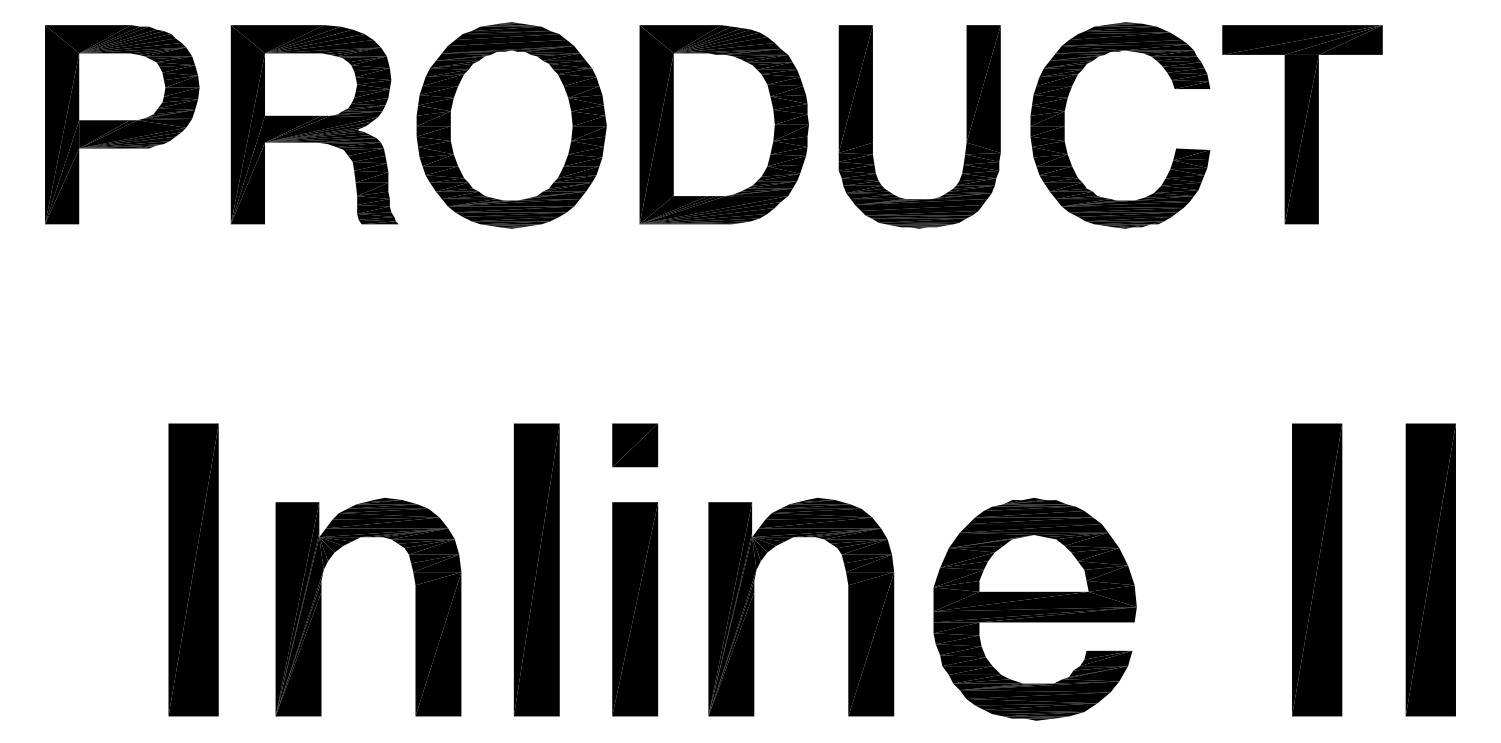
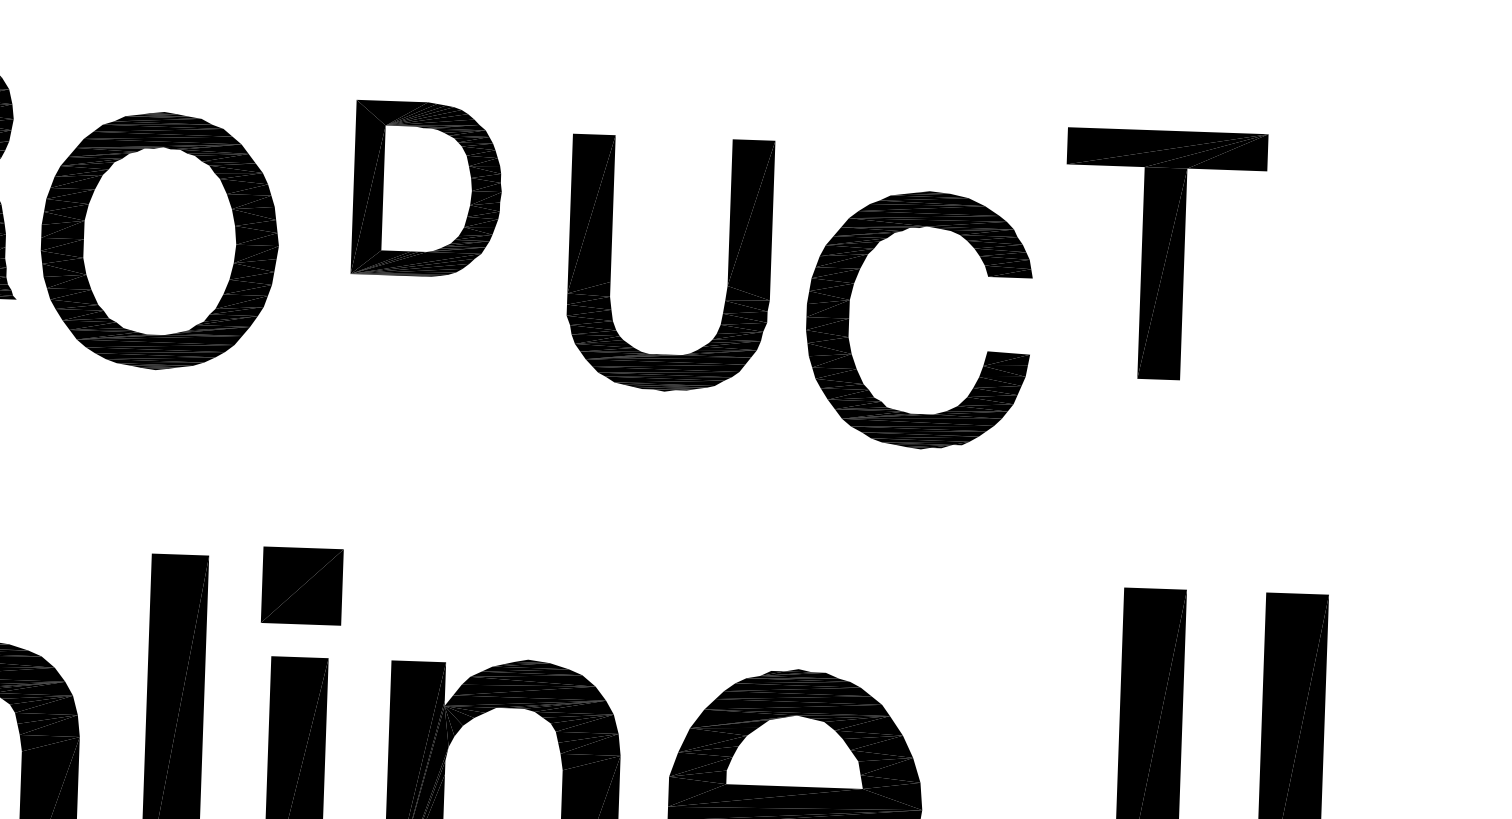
part: (723, 124) -> (426, 189), size x0.7
part: (1302, 124) -> (1163, 254), moved
part: (511, 125) -> (159, 241), moved
part: (1064, 125) -> (848, 317), moved
part: (872, 126) -> (610, 261), moved
part: (635, 445) -> (302, 586), size x1.4

